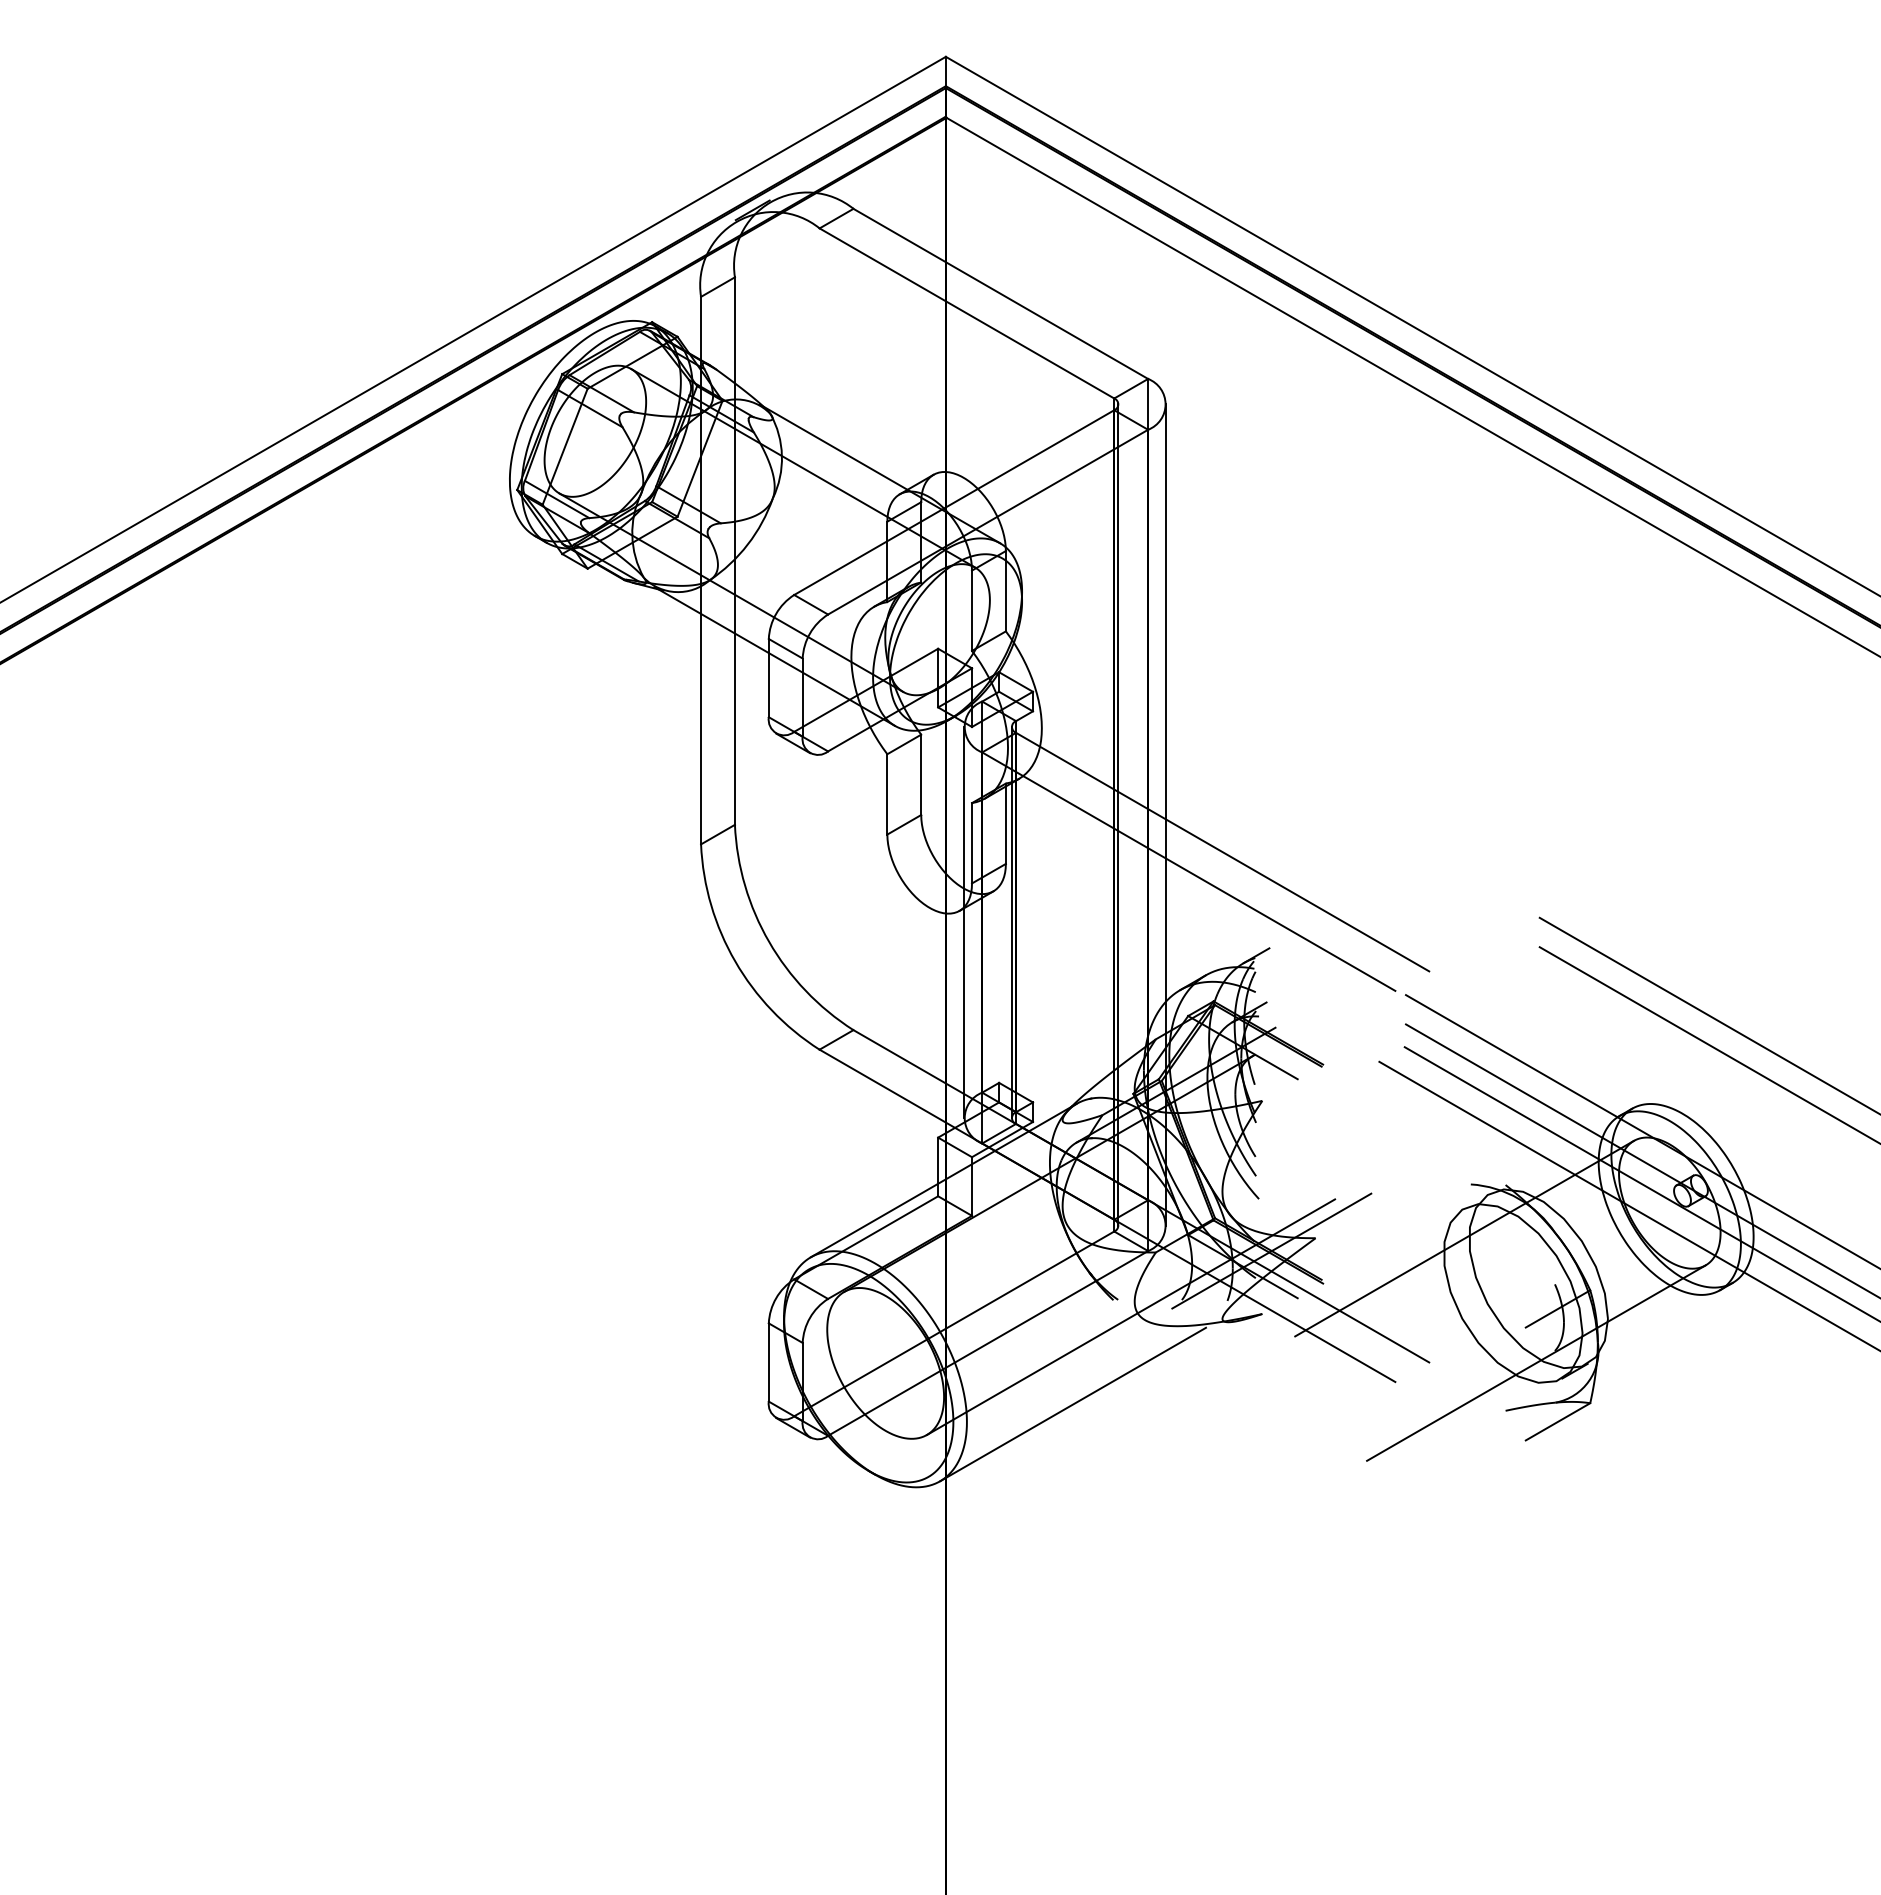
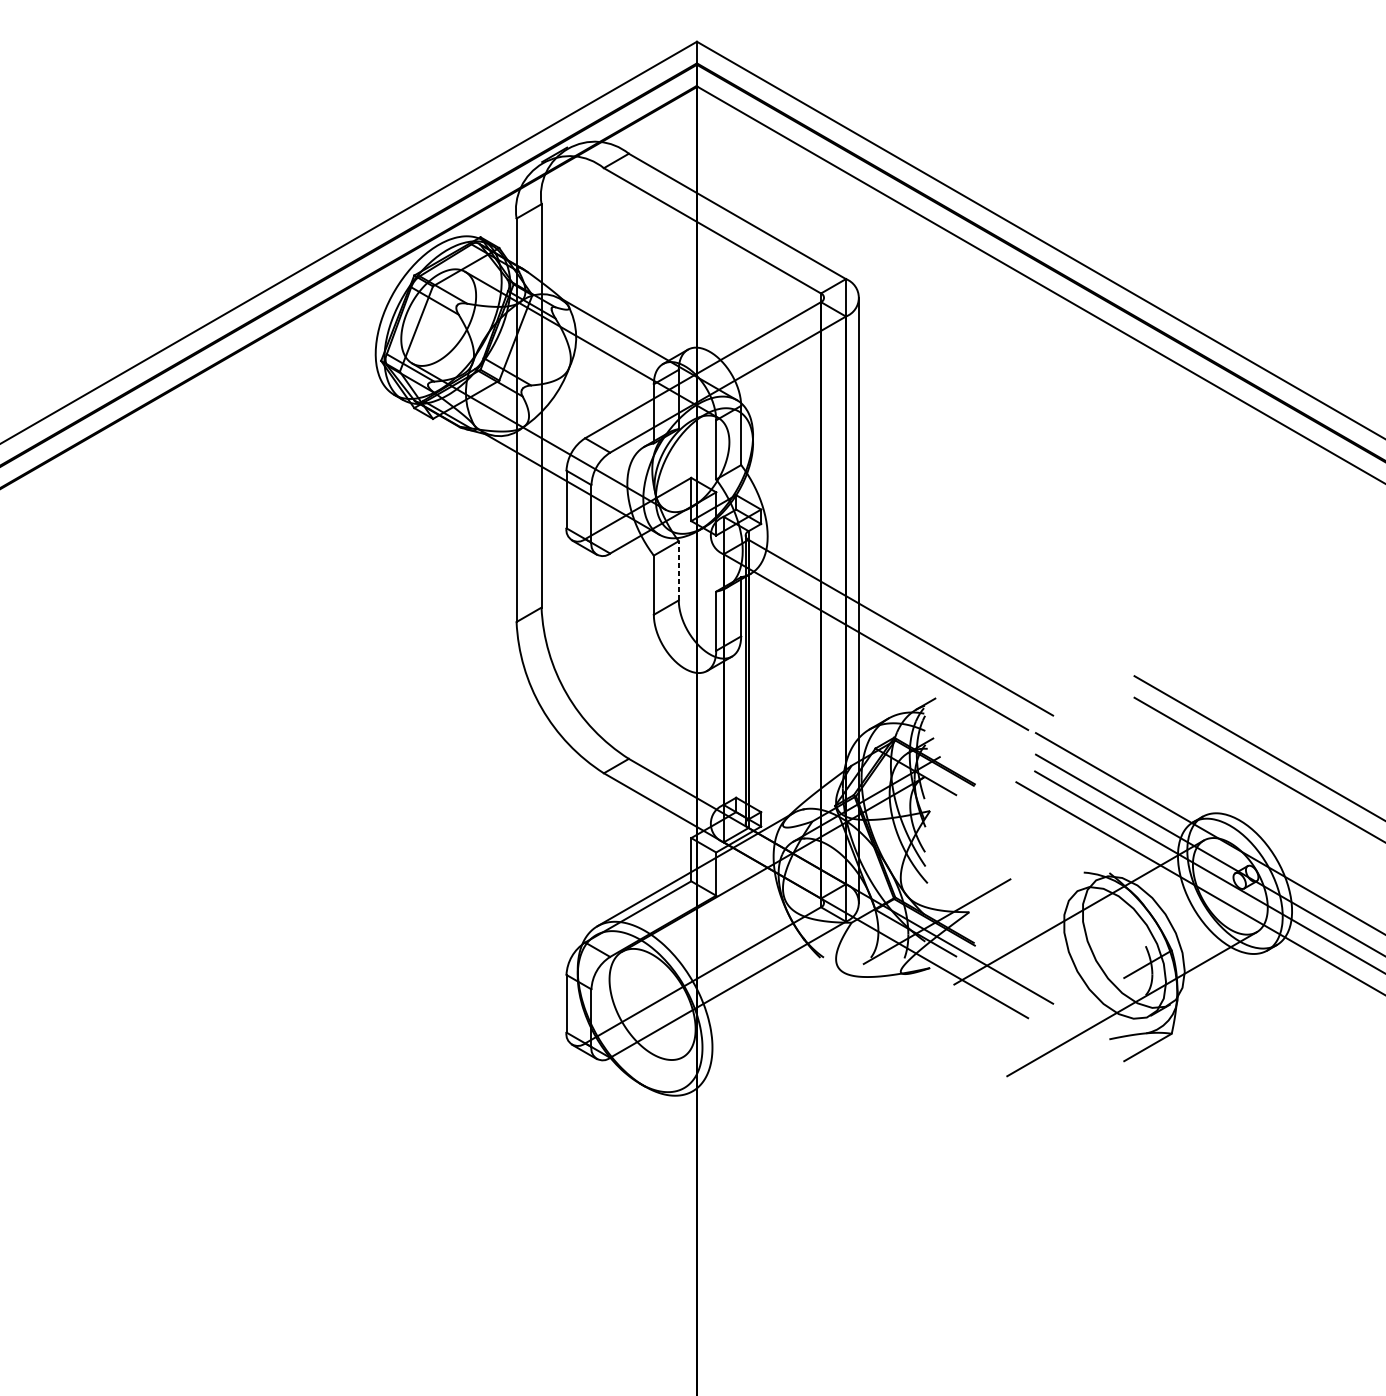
line: (921, 774) -> (679, 570), solid -> dashed
line: (1118, 814) -> (824, 600), removed
line: (963, 922) -> (709, 679), removed
line: (1130, 1316) -> (832, 969), removed
line: (1073, 1404) -> (790, 1034), removed

